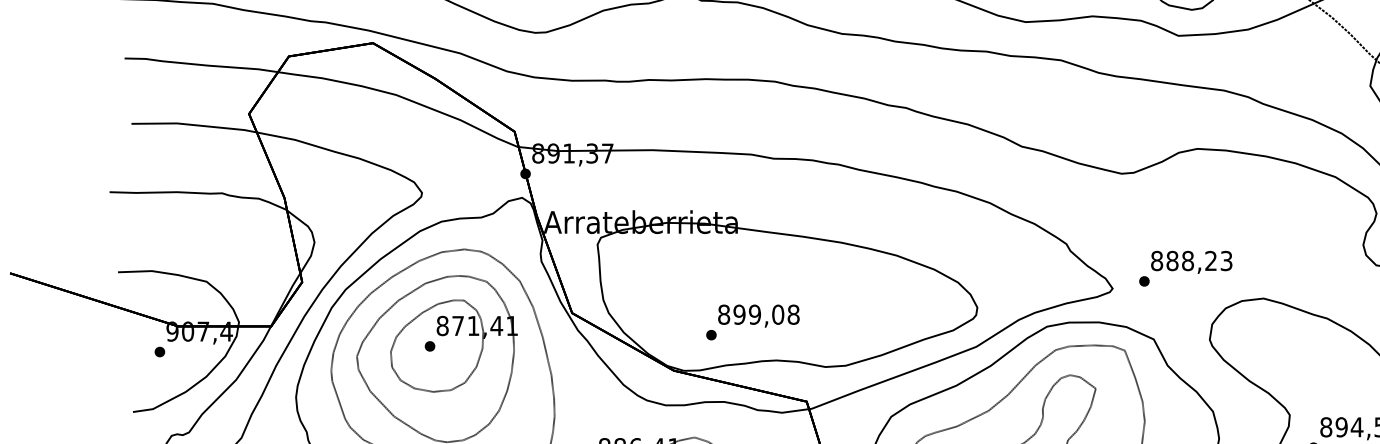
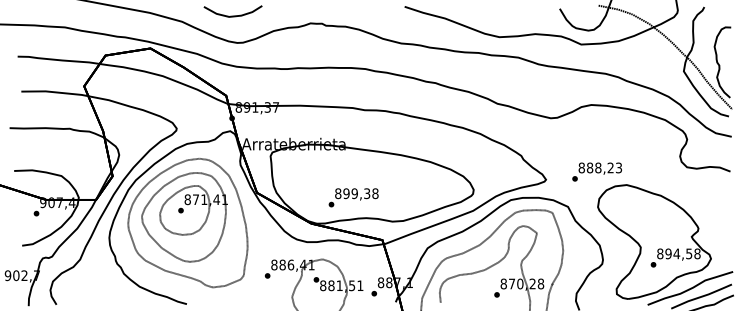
text: (1184, 267) -> (596, 171), moved
text: (778, 314) -> (367, 193), 899,08 -> 899,38

